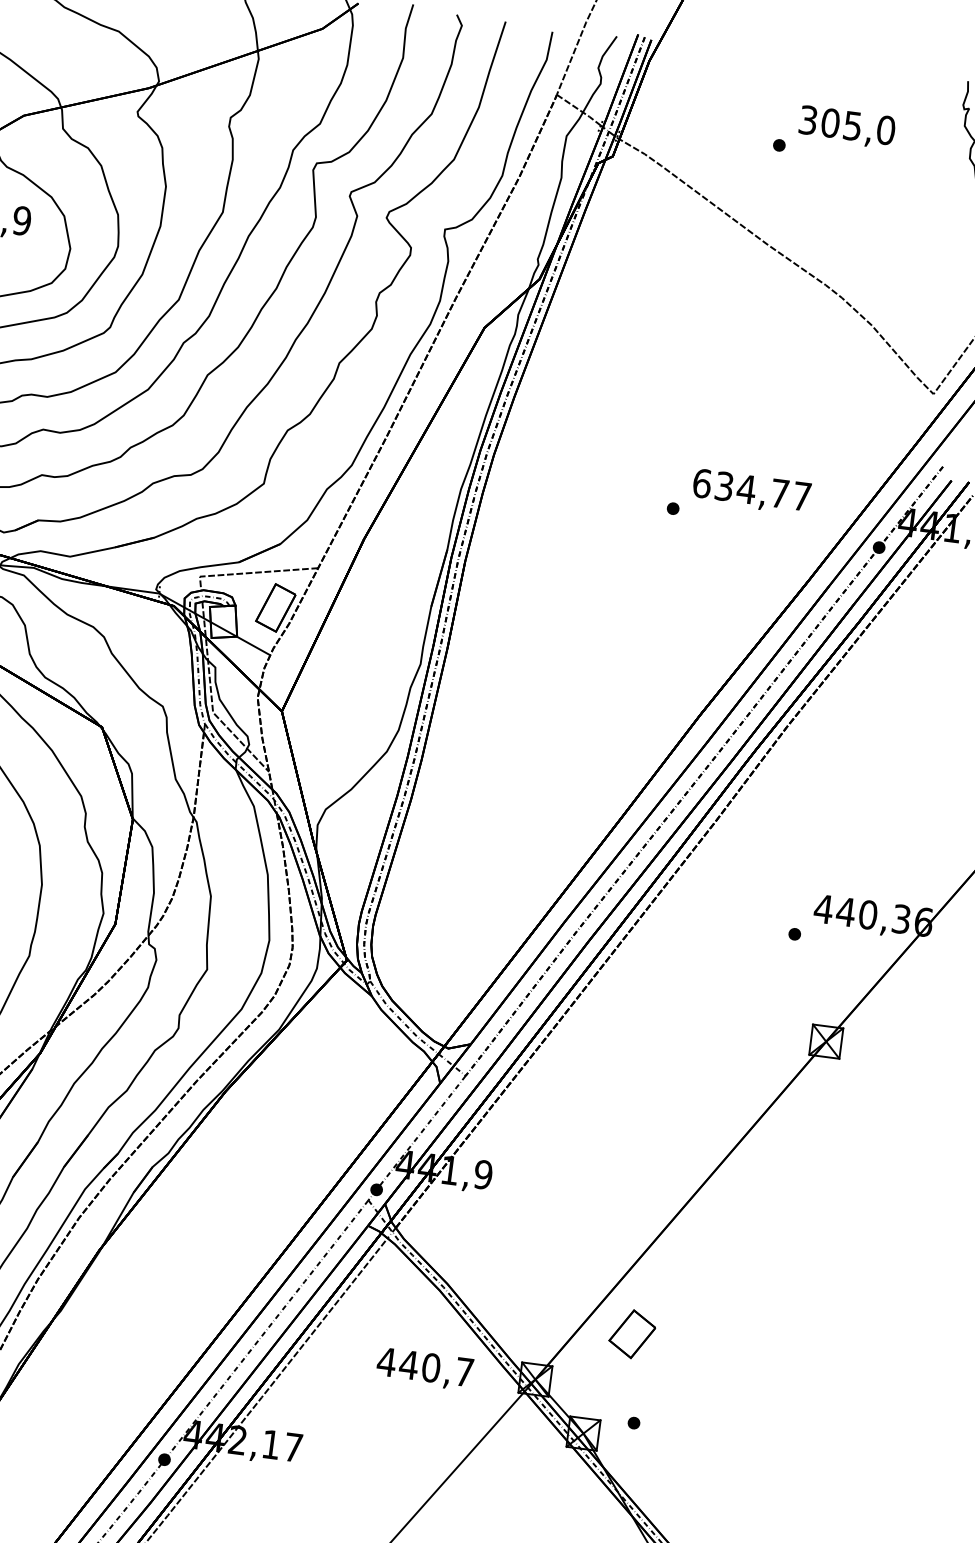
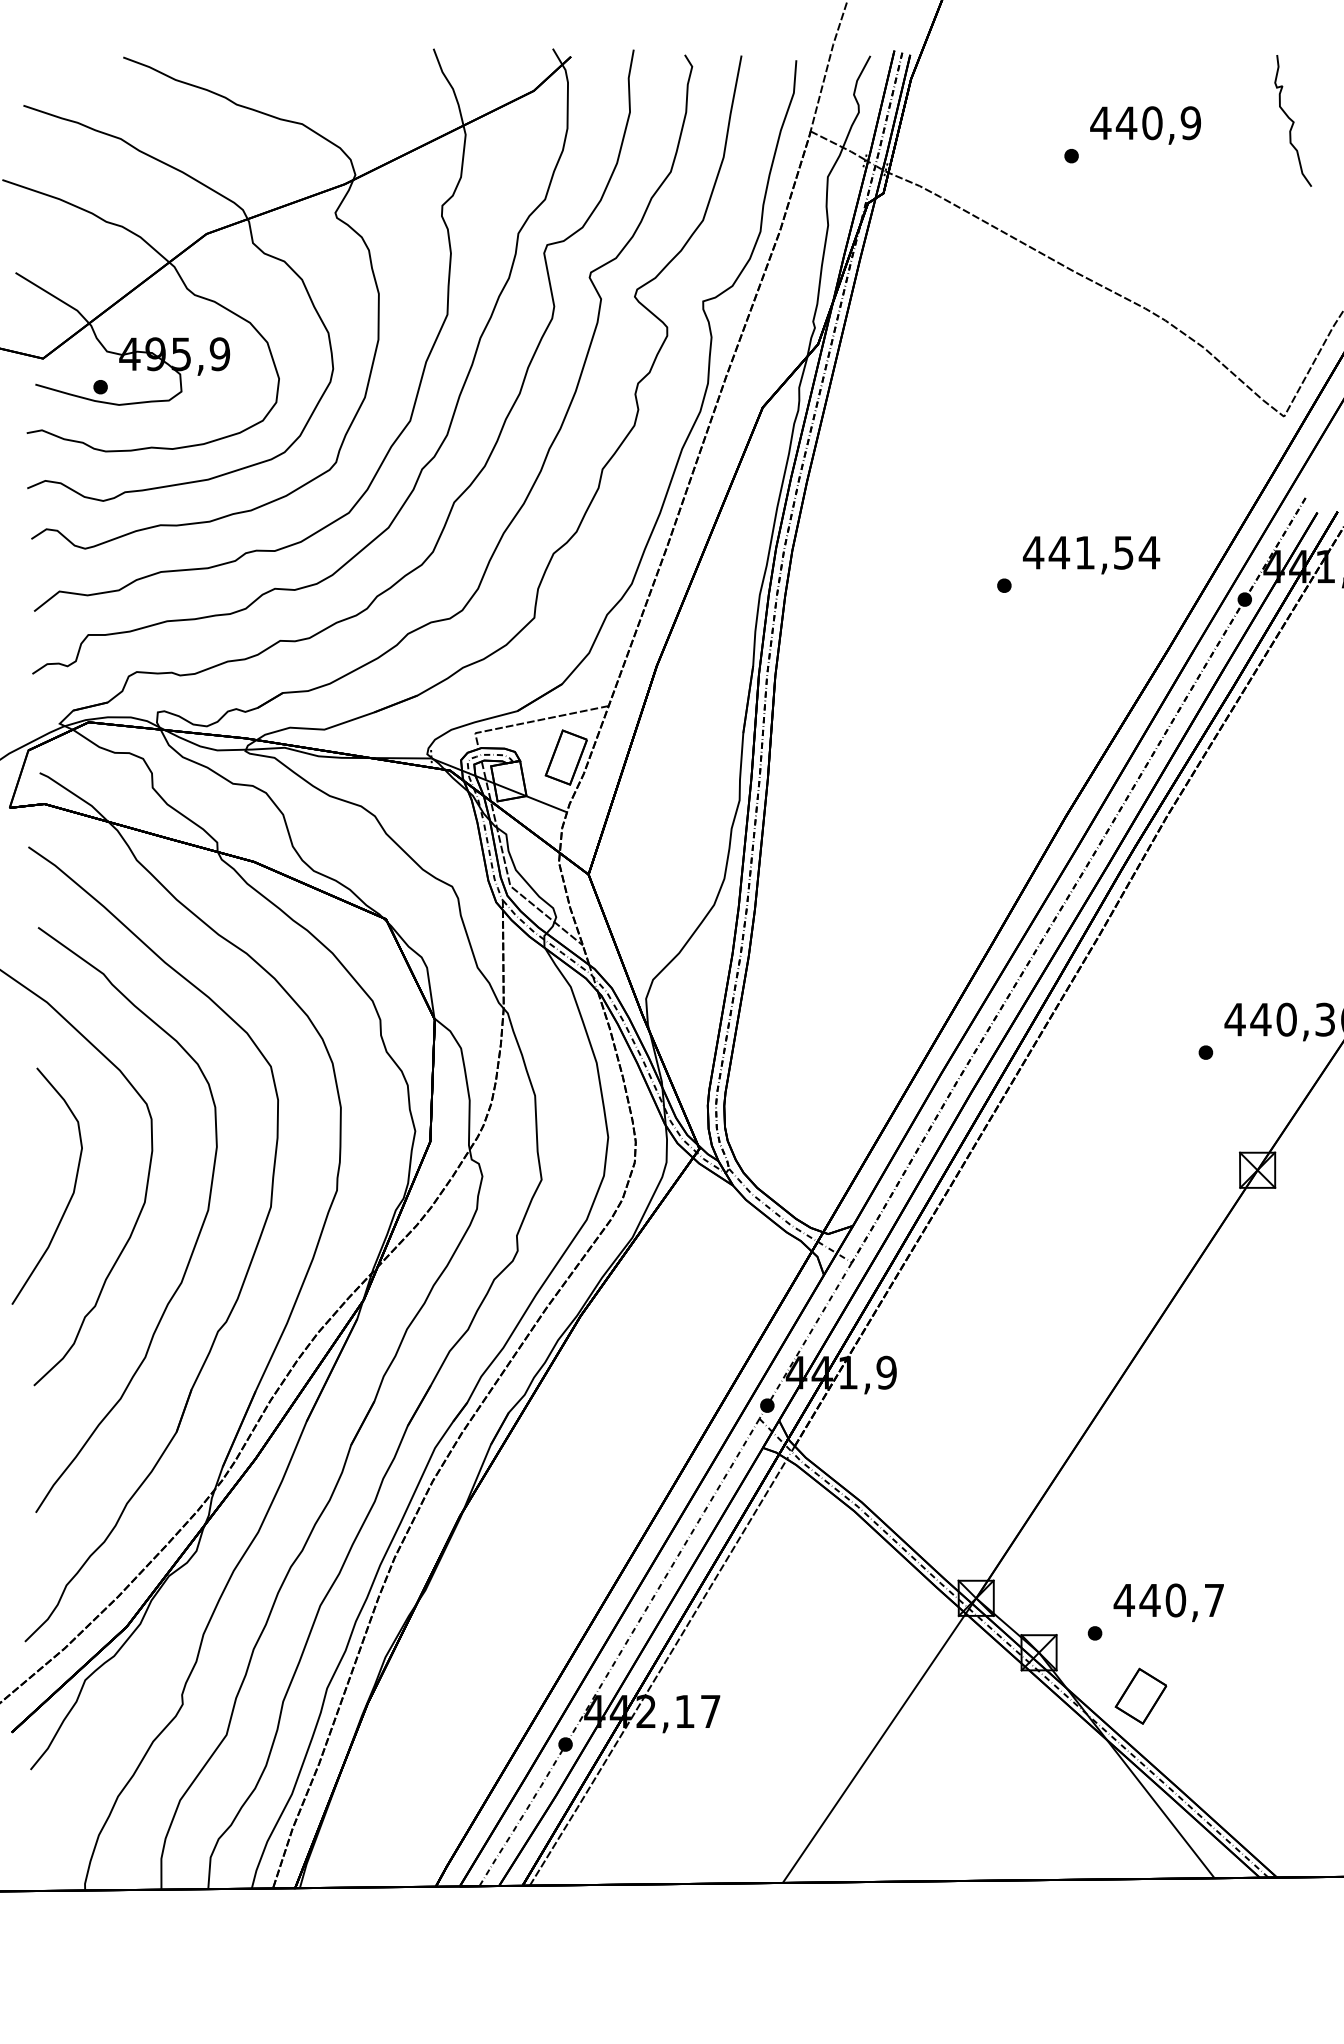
text: (846, 125) -> (1145, 123), 305,0 -> 440,9
text: (752, 489) -> (1091, 552), 634,77 -> 441,54
part: (631, 1333) -> (1140, 1695), moved
text: (424, 1368) -> (1168, 1602), moved

